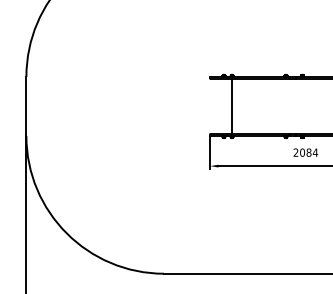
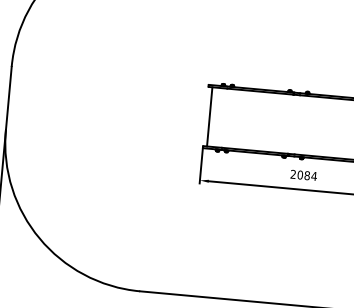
line: (231, 106) -> (209, 116), moved

